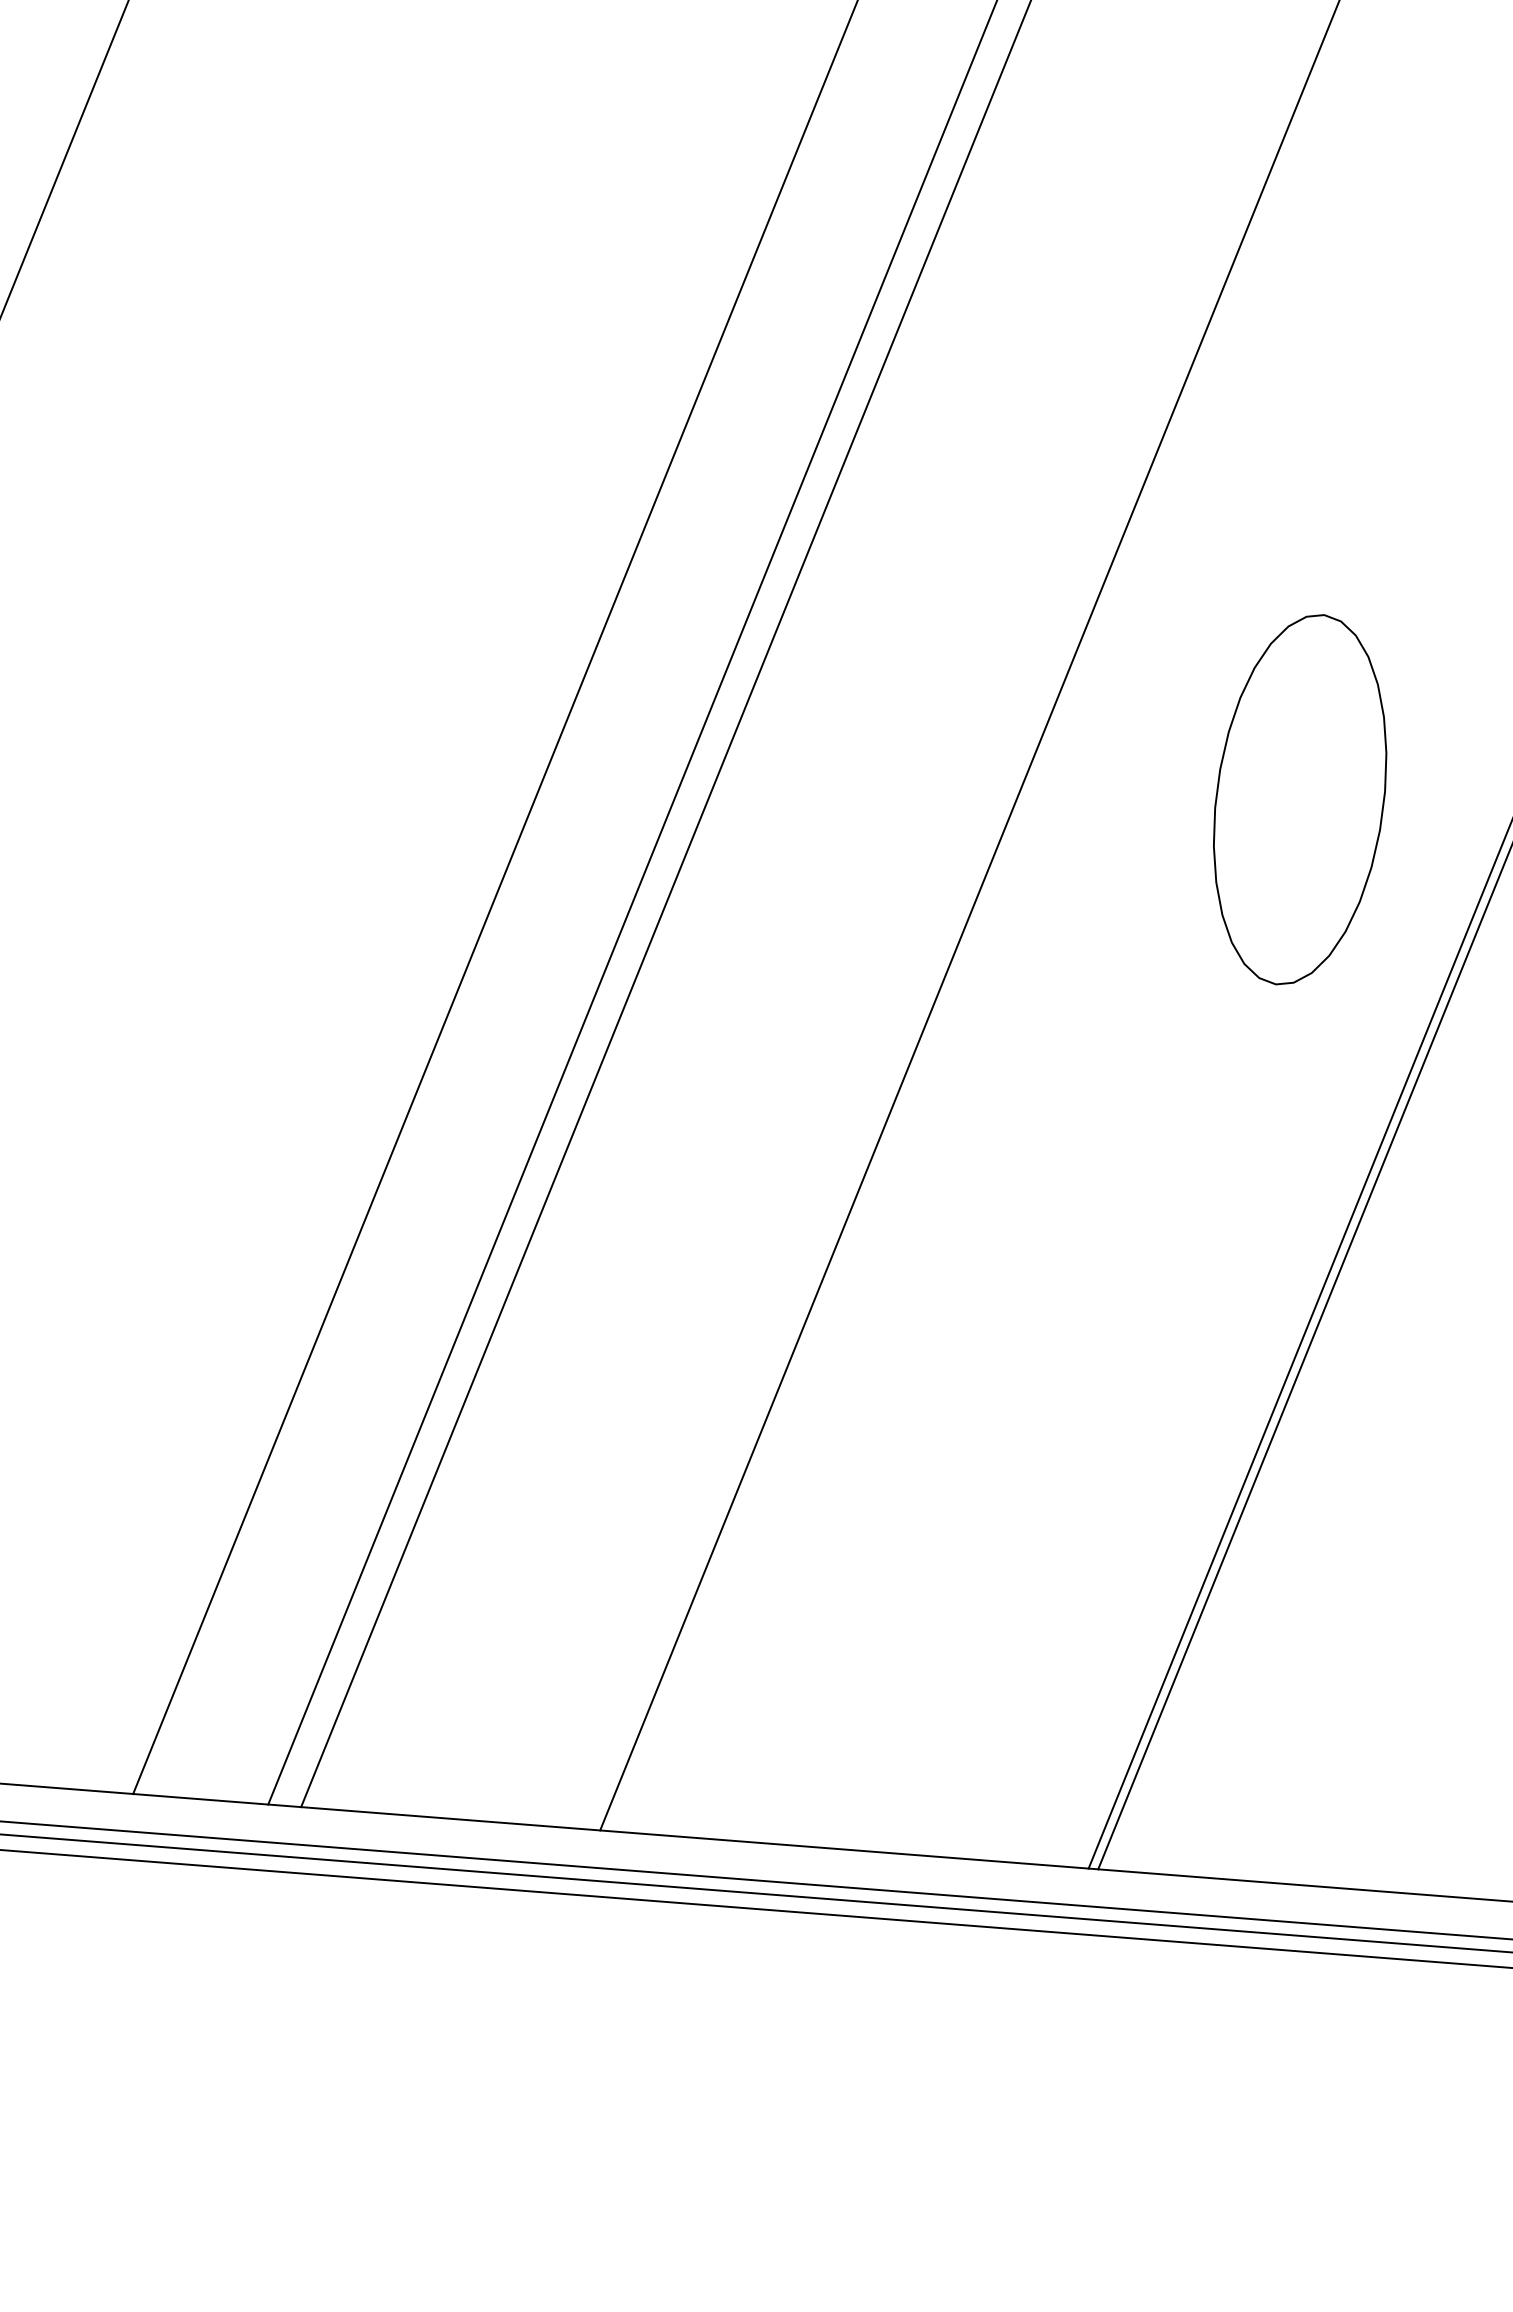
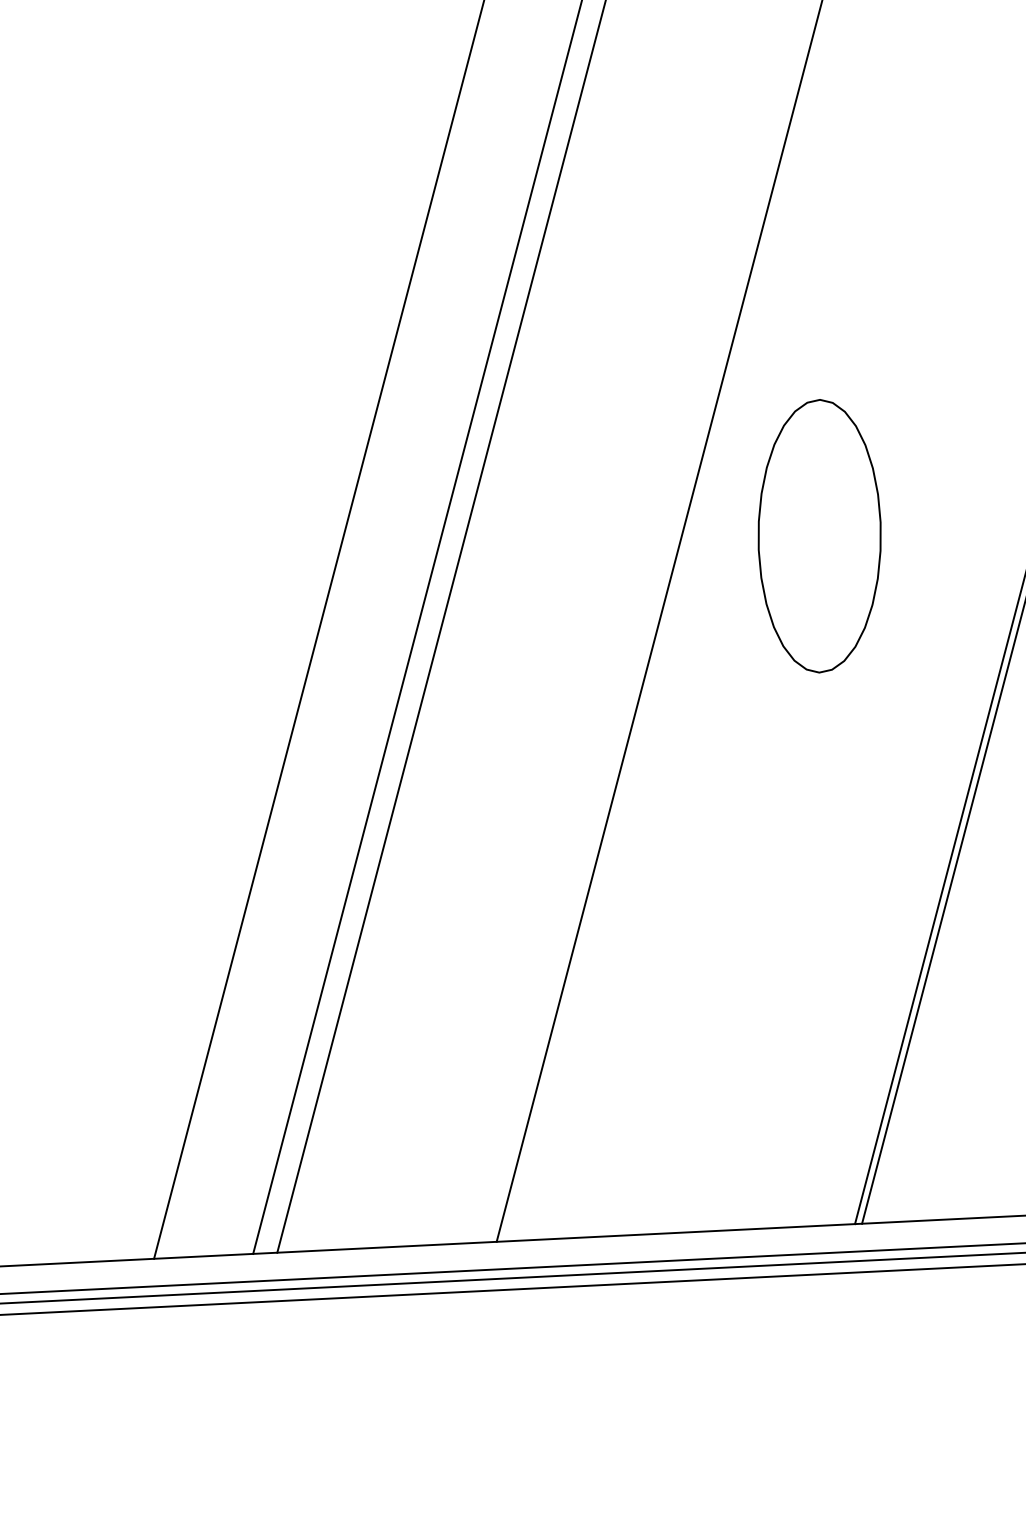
part: (1300, 799) -> (819, 536), moved

